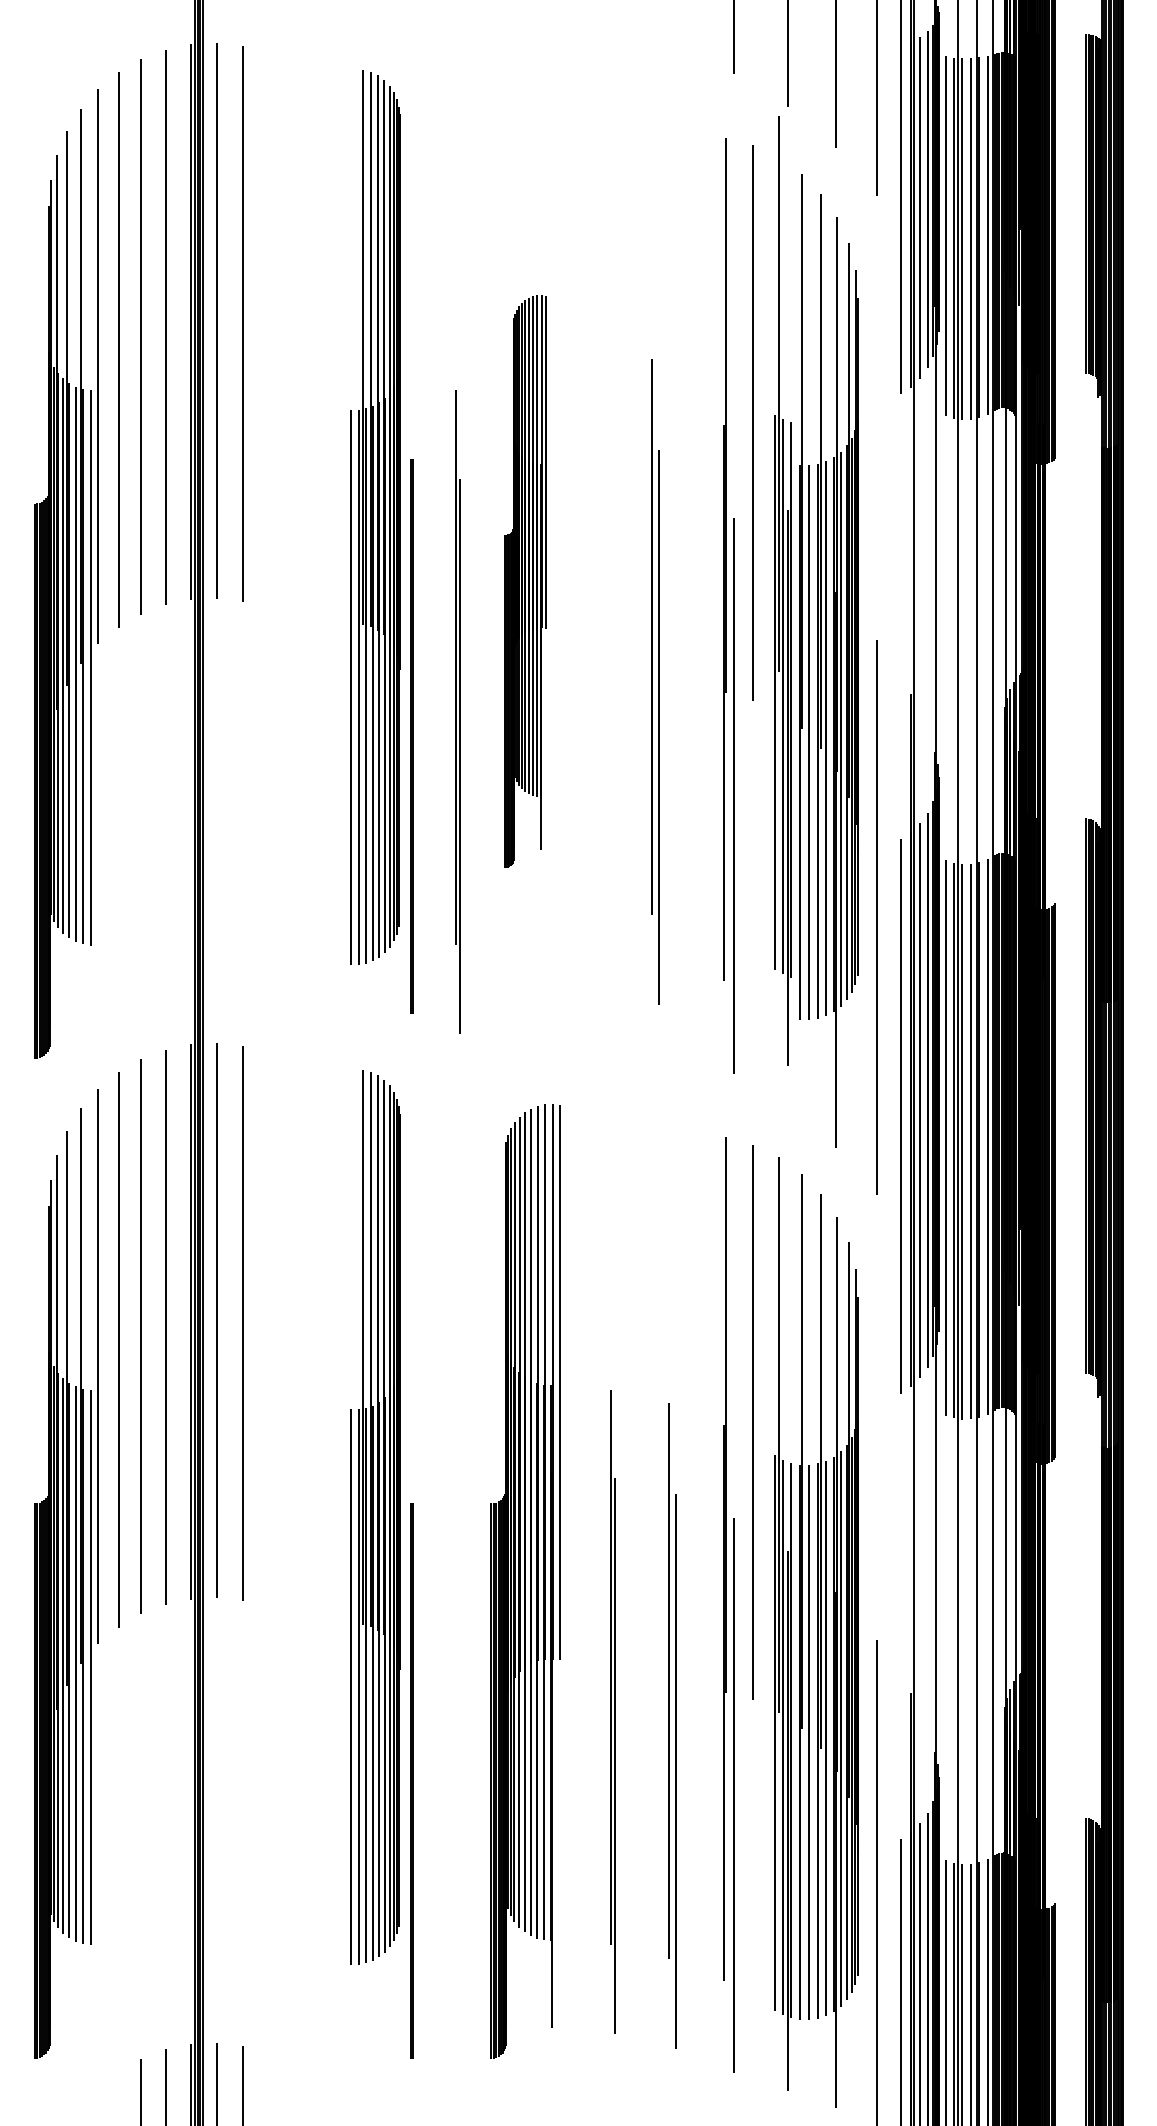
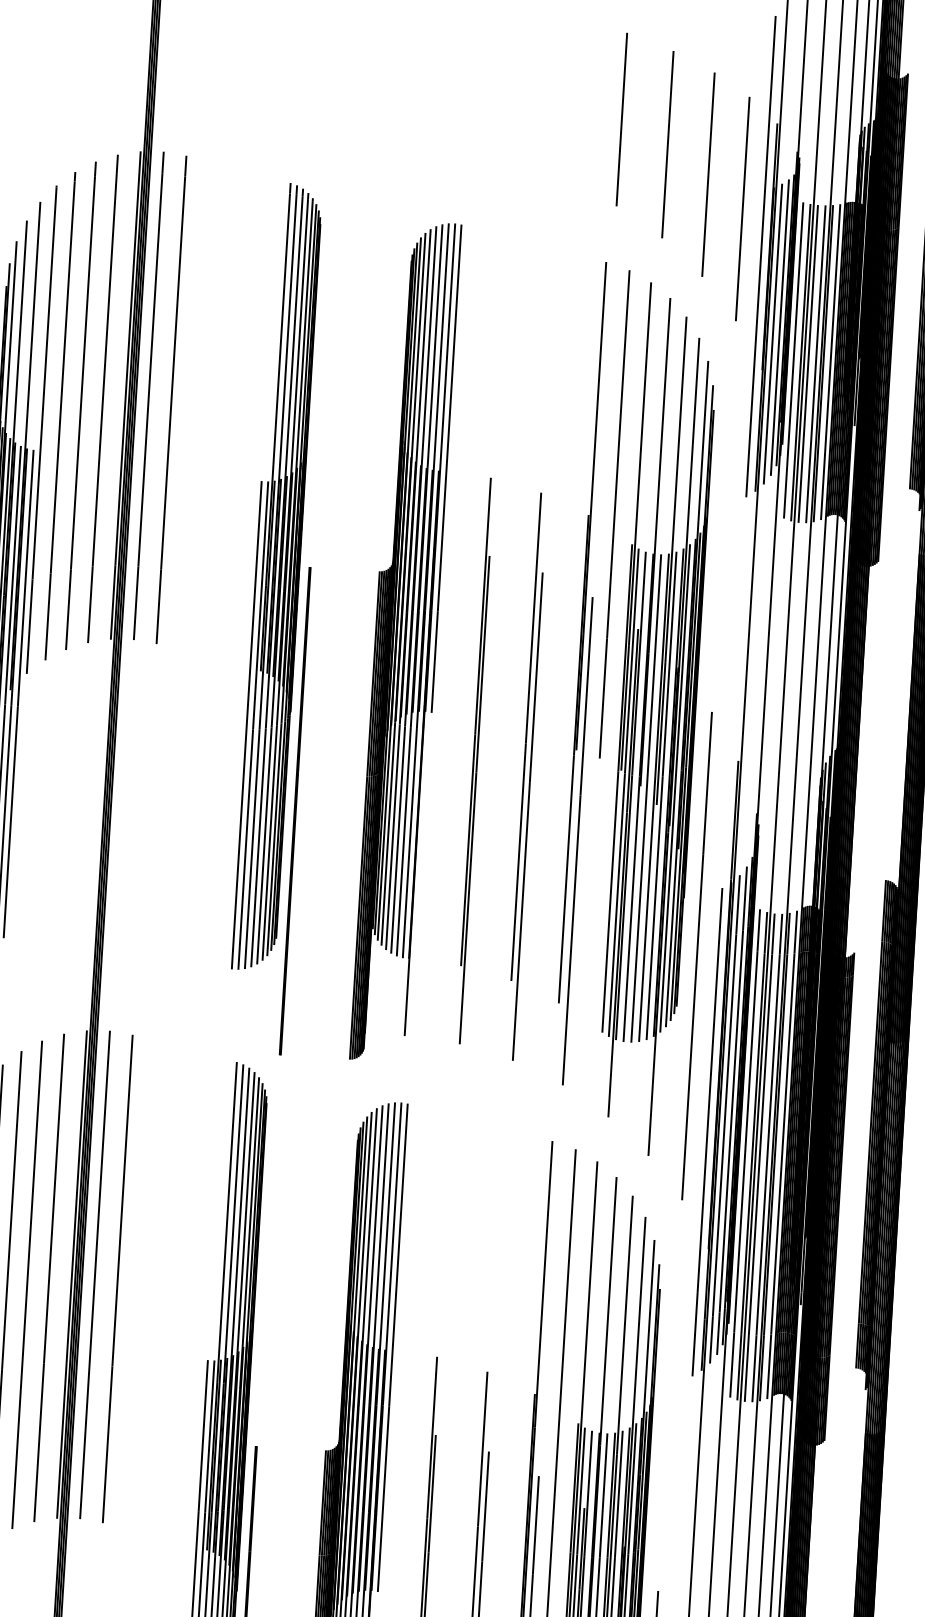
part: (525, 581) -> (405, 641), size x1.67
part: (782, 590) -> (629, 699), moved
part: (655, 681) -> (527, 776), moved
part: (457, 711) -> (475, 760), moved
line: (411, 736) -> (294, 811), moved

